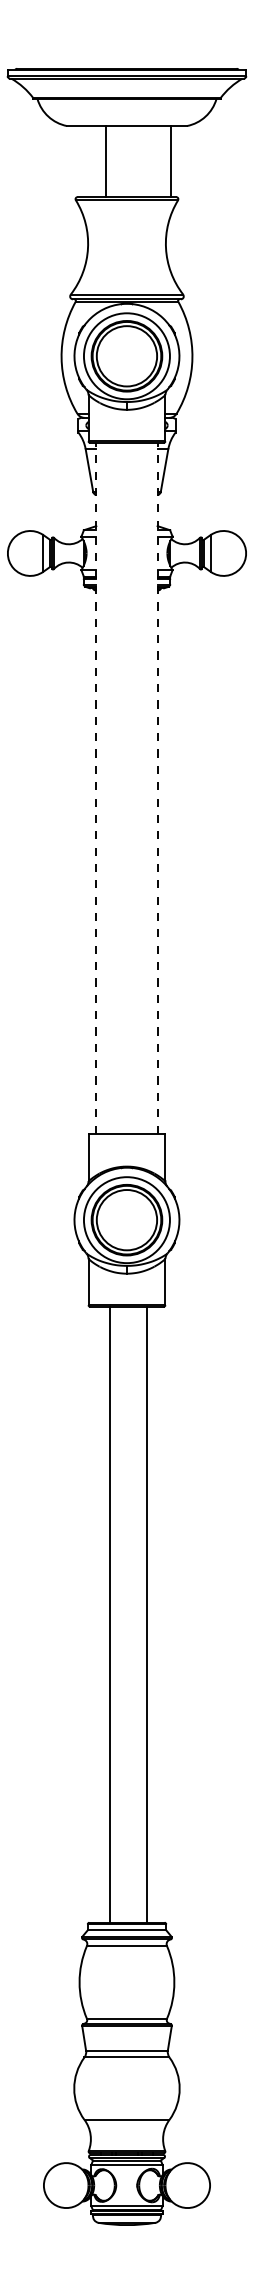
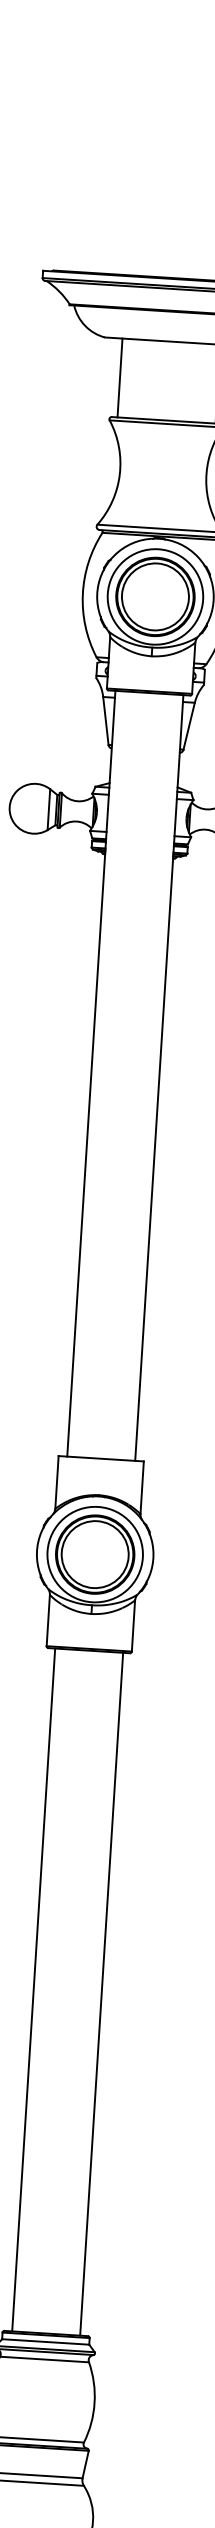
line: (105, 161) -> (119, 377), moved
line: (96, 787) -> (91, 1072), dashed -> solid
line: (157, 787) -> (159, 1077), dashed -> solid
line: (110, 1614) -> (33, 1989), moved
line: (146, 1614) -> (101, 1993), moved

